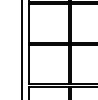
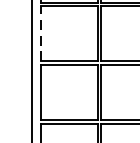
line: (28, 23) -> (40, 33), solid -> dashed

